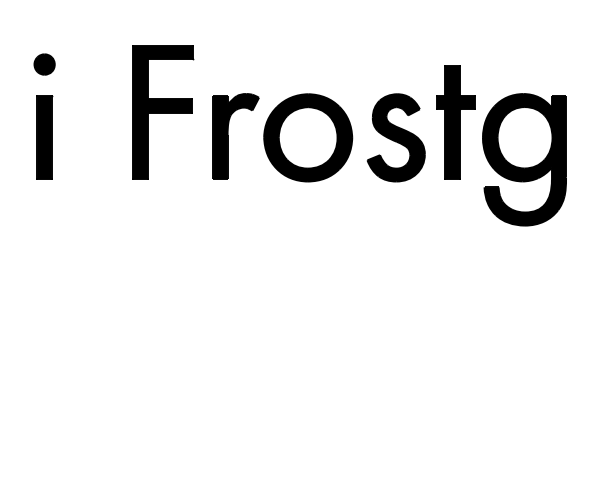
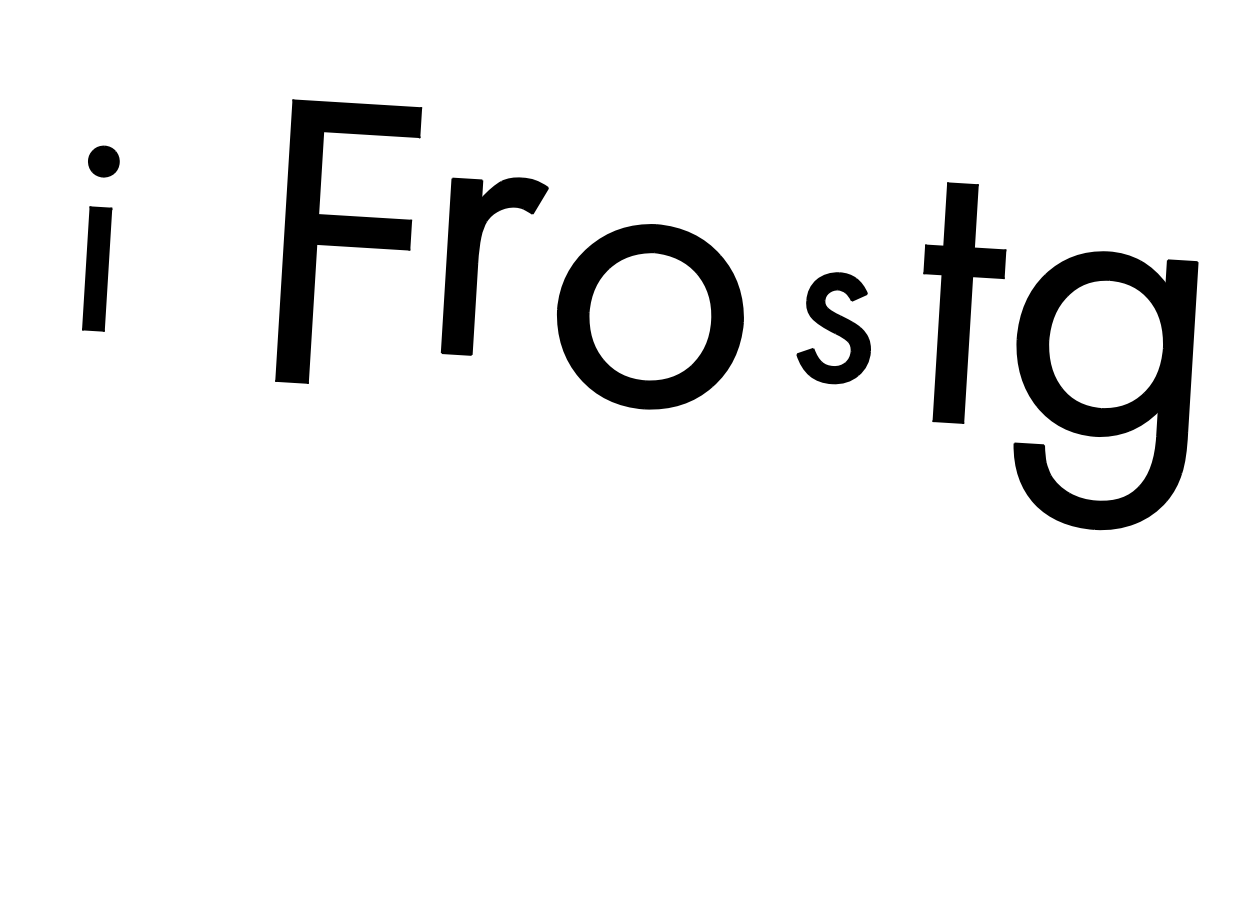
part: (44, 116) -> (98, 237), size x0.7
part: (228, 136) -> (479, 265), moved
part: (395, 137) -> (833, 327), size x0.6

